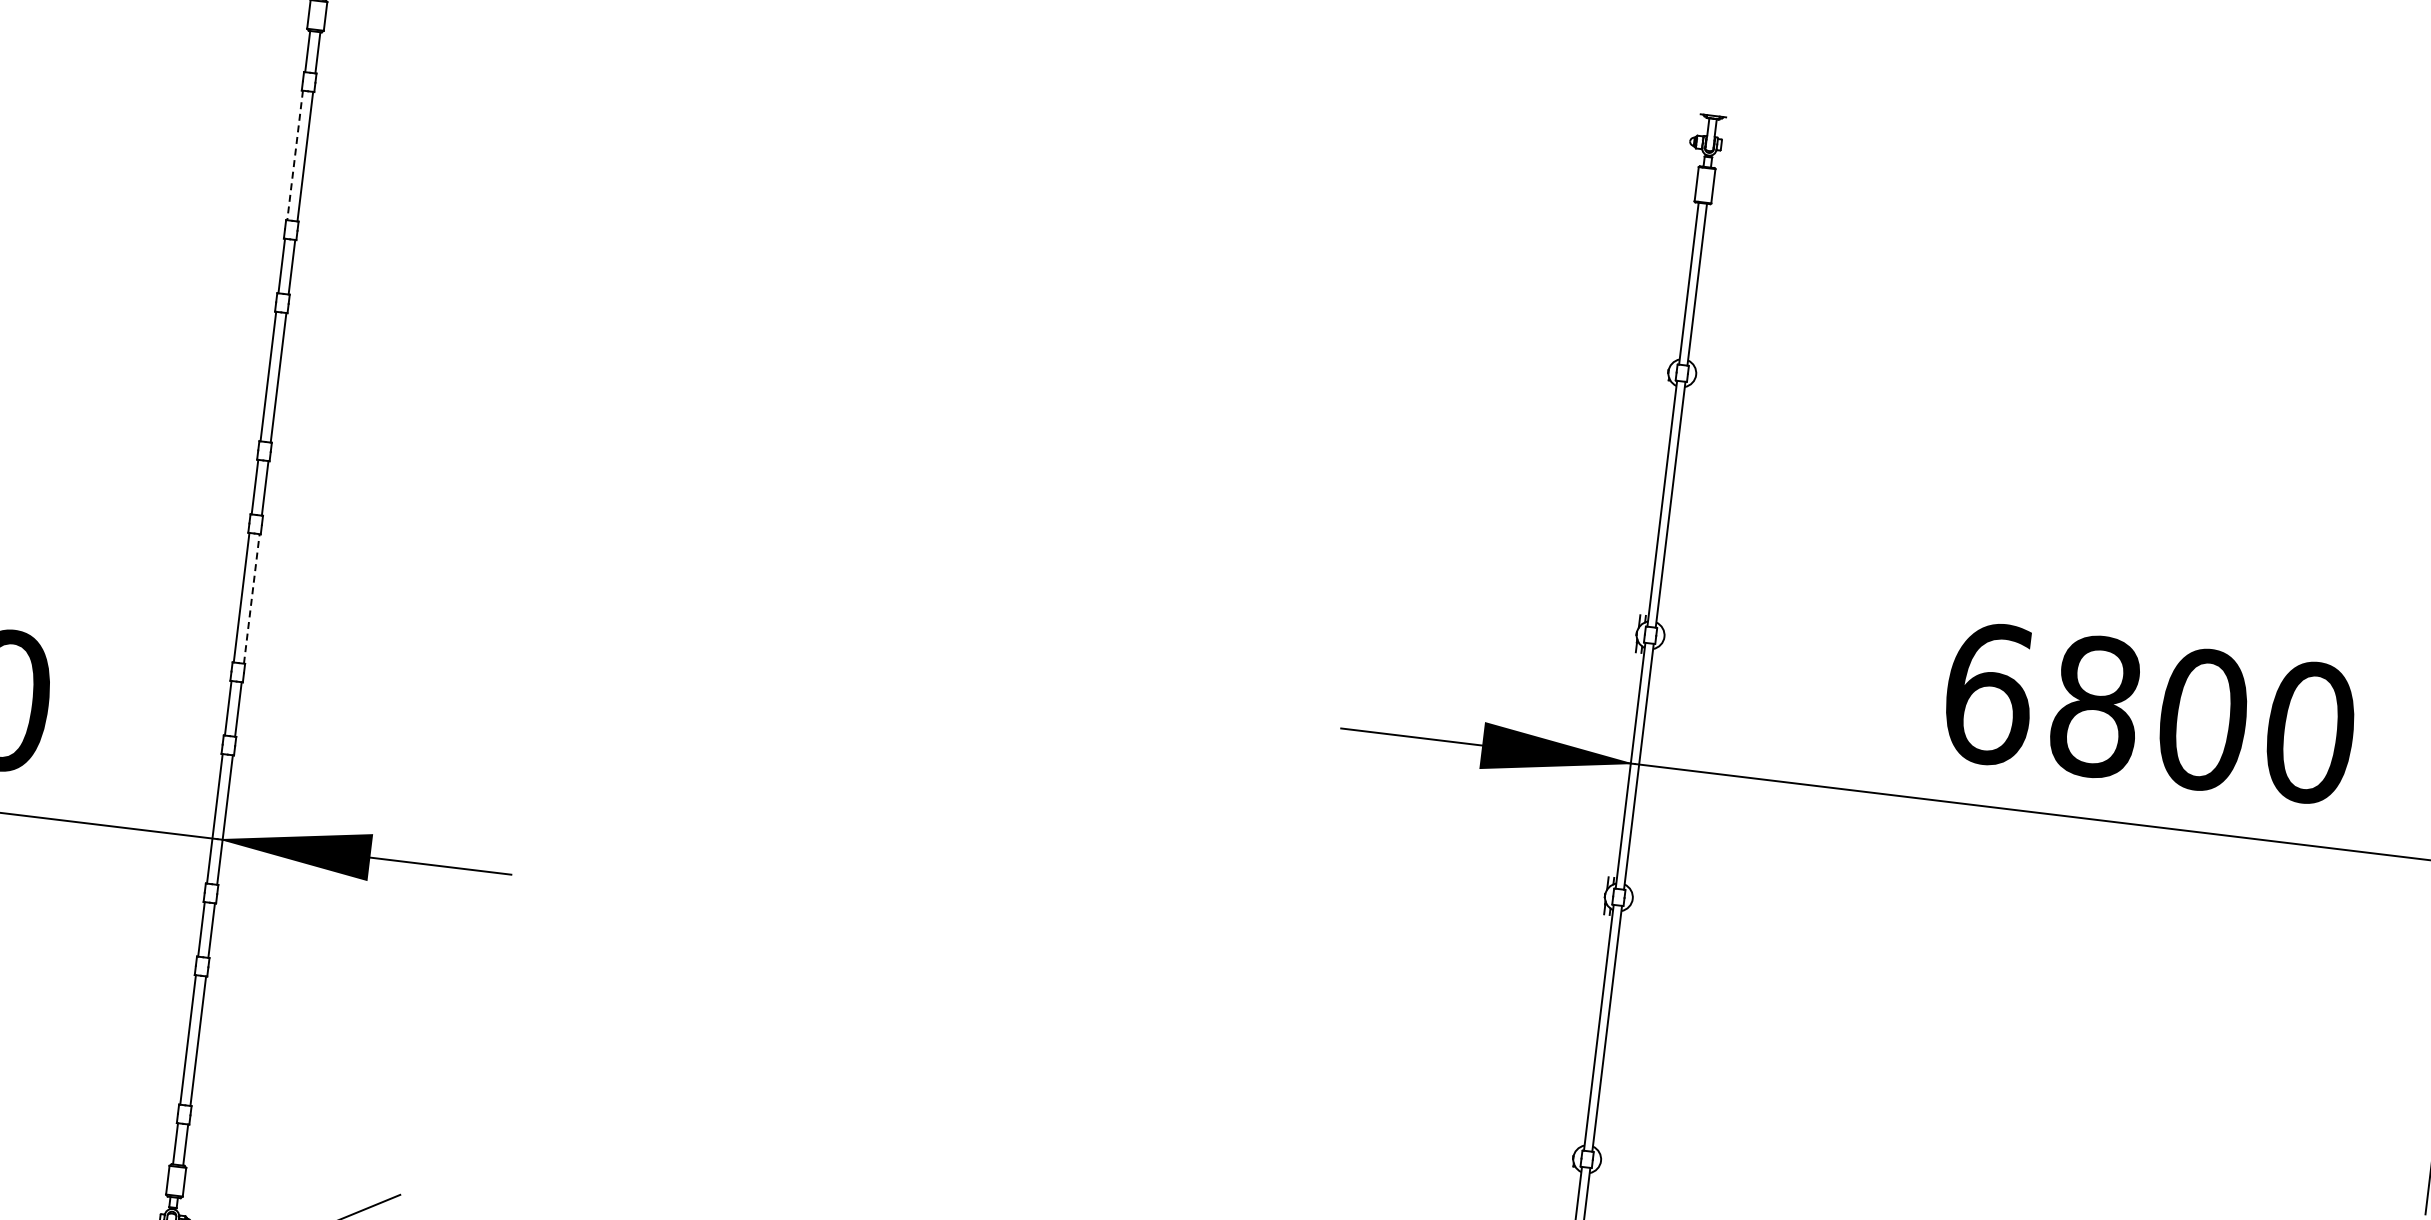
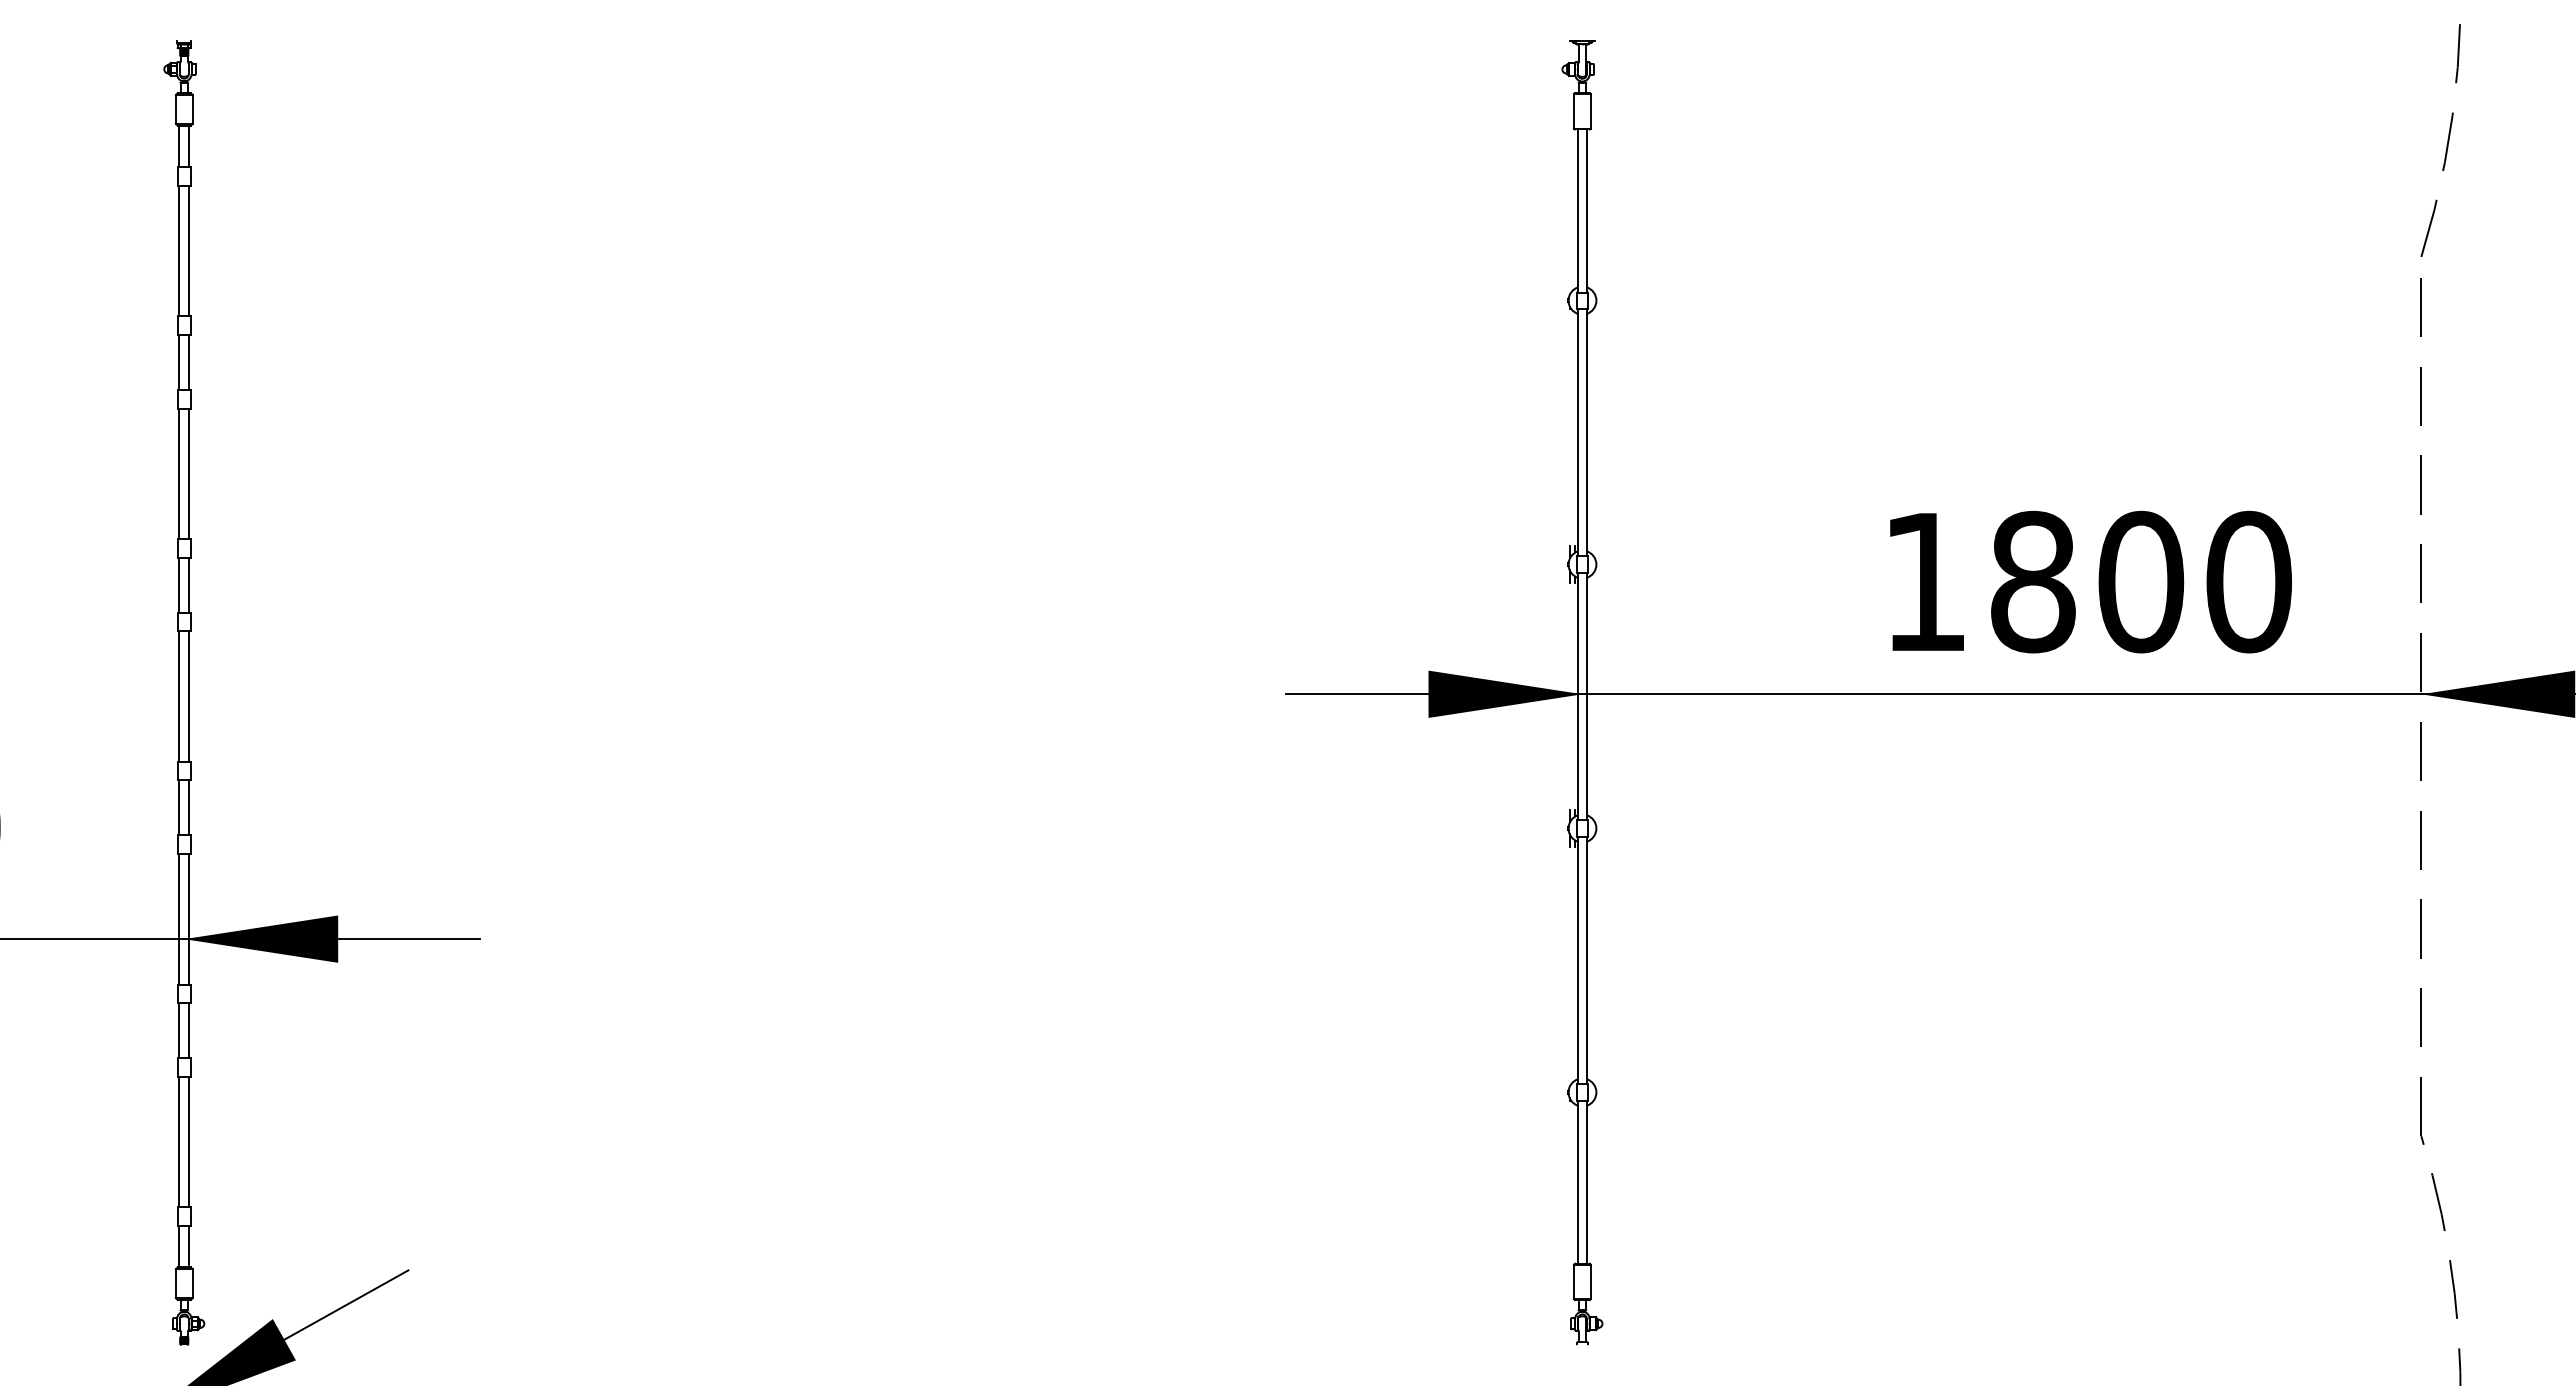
line: (295, 155) -> (179, 251), dashed -> solid
line: (251, 598) -> (189, 696), dashed -> solid
text: (1989, 693) -> (1925, 581), 6800 -> 1800

